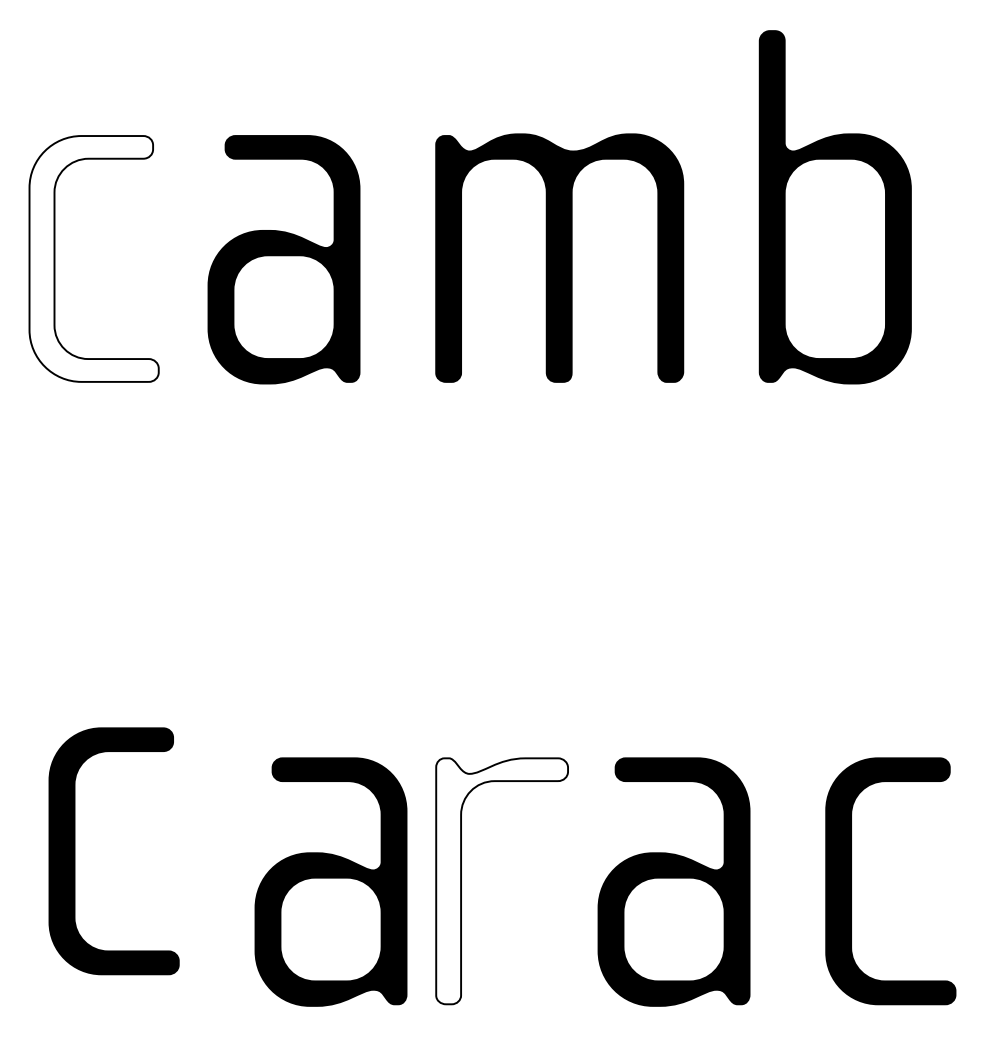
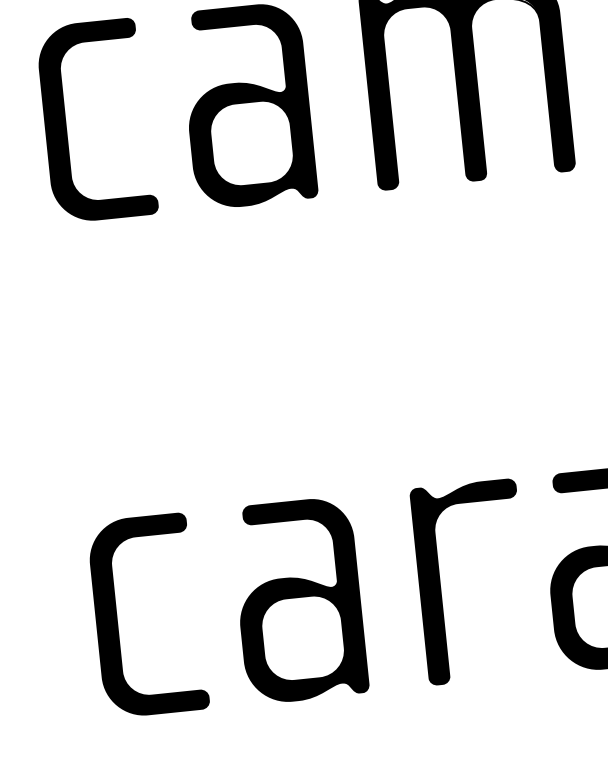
fill: (93, 258) -> (96, 120), added
part: (75, 851) -> (117, 618), moved
part: (330, 881) -> (298, 600), moved
fill: (502, 881) -> (472, 582), added

